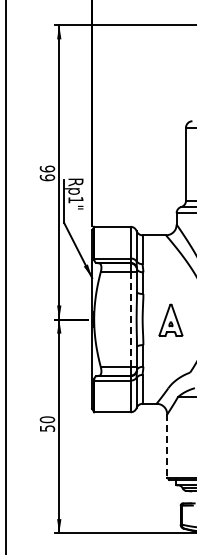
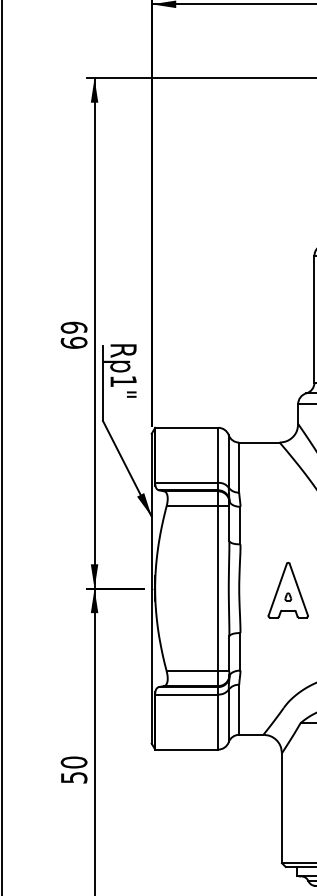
text: (47, 168) -> (74, 326), 66 -> 69
line: (130, 319) -> (218, 588), dashed -> solid
line: (167, 446) -> (282, 808), dashed -> solid

